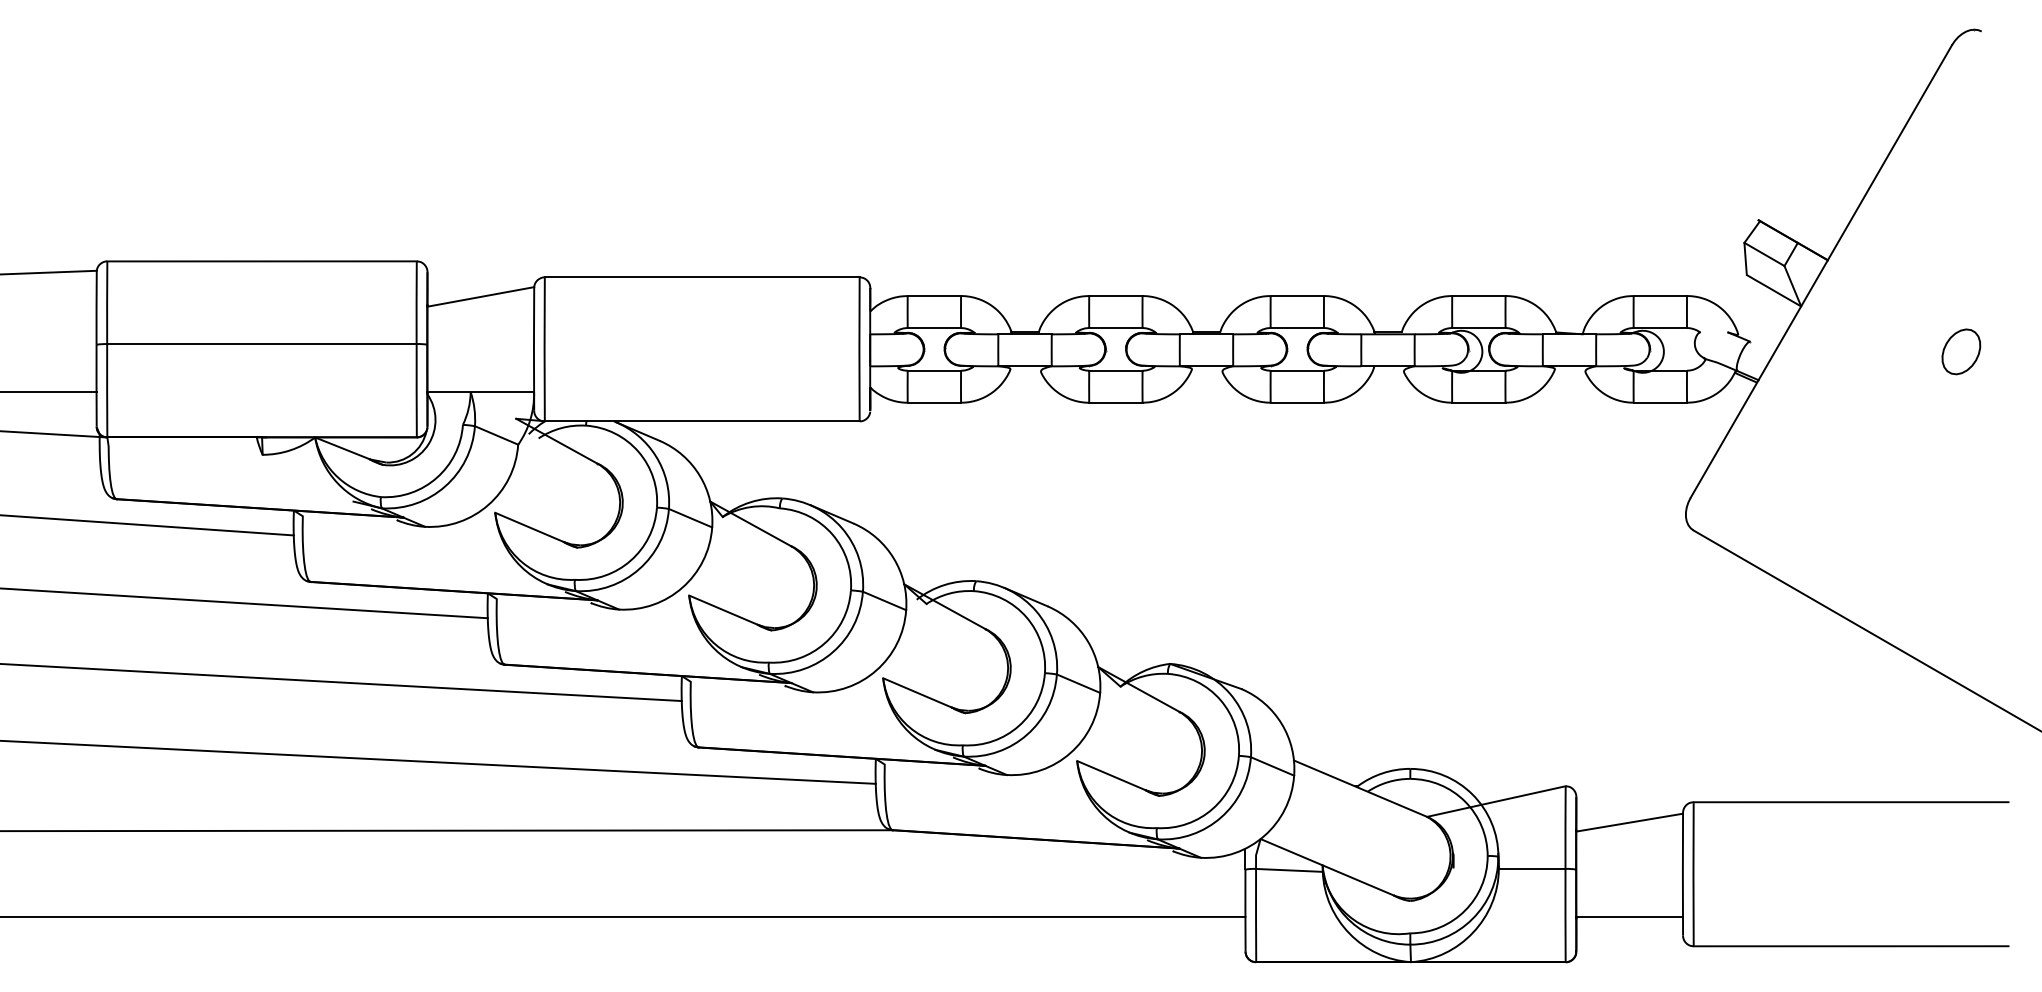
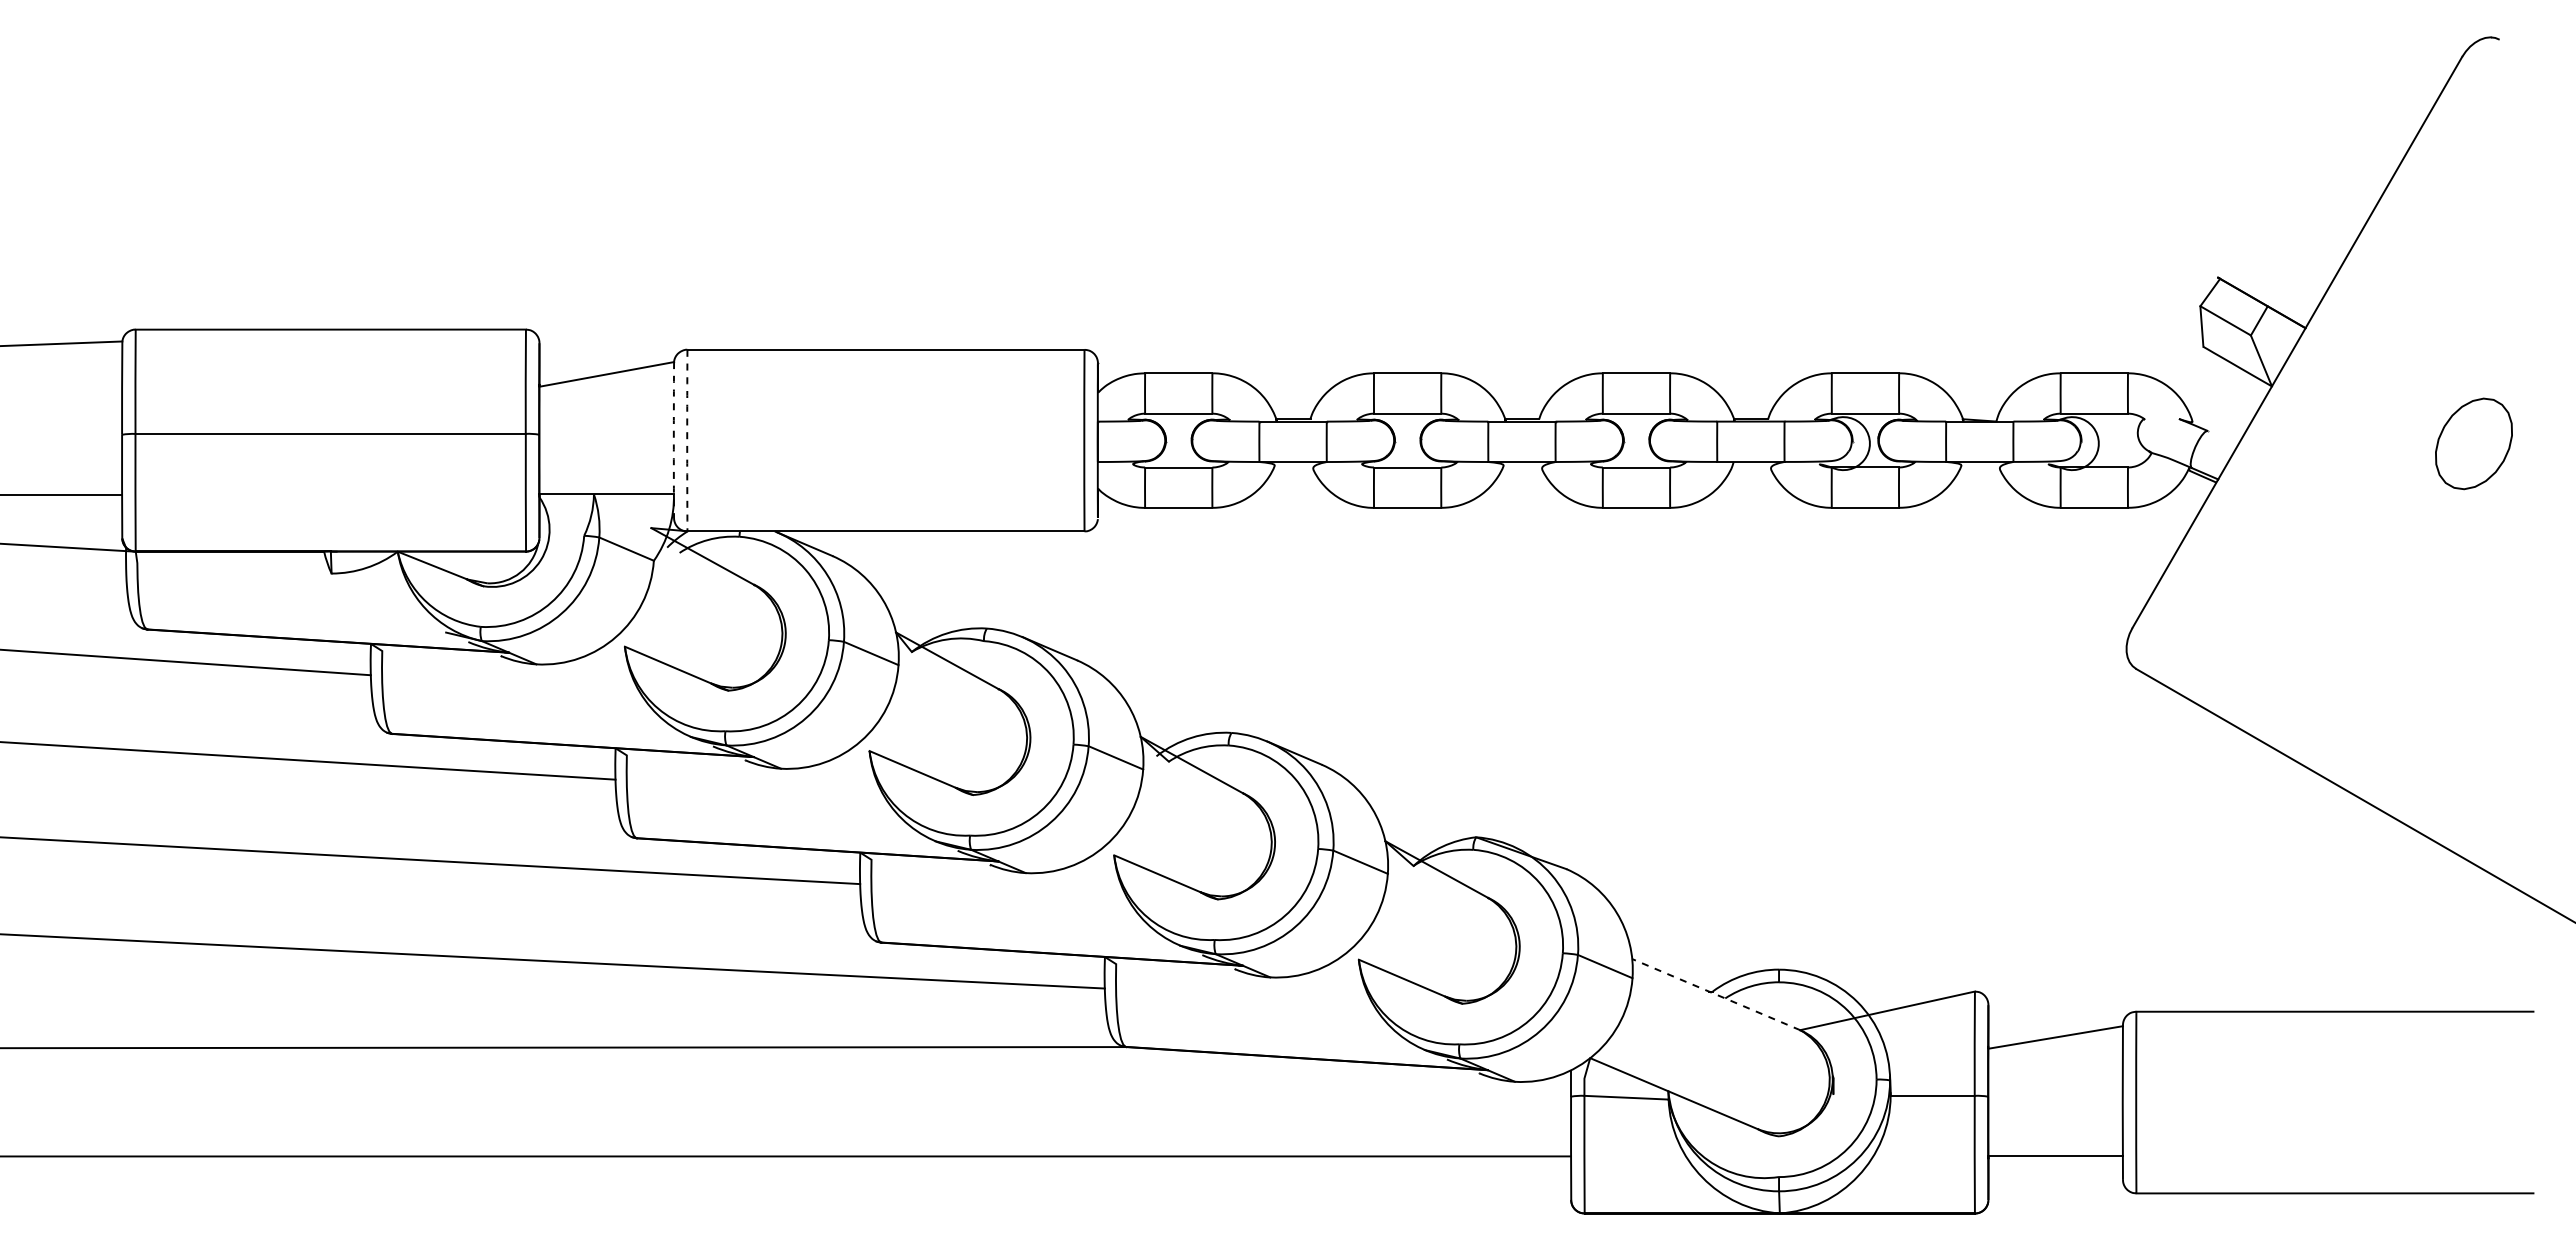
arc: (533, 349) -> (673, 440), solid -> dashed
arc: (544, 349) -> (687, 440), solid -> dashed
part: (1960, 351) -> (2473, 443), size x1.6
line: (1359, 788) -> (1715, 994), solid -> dashed

